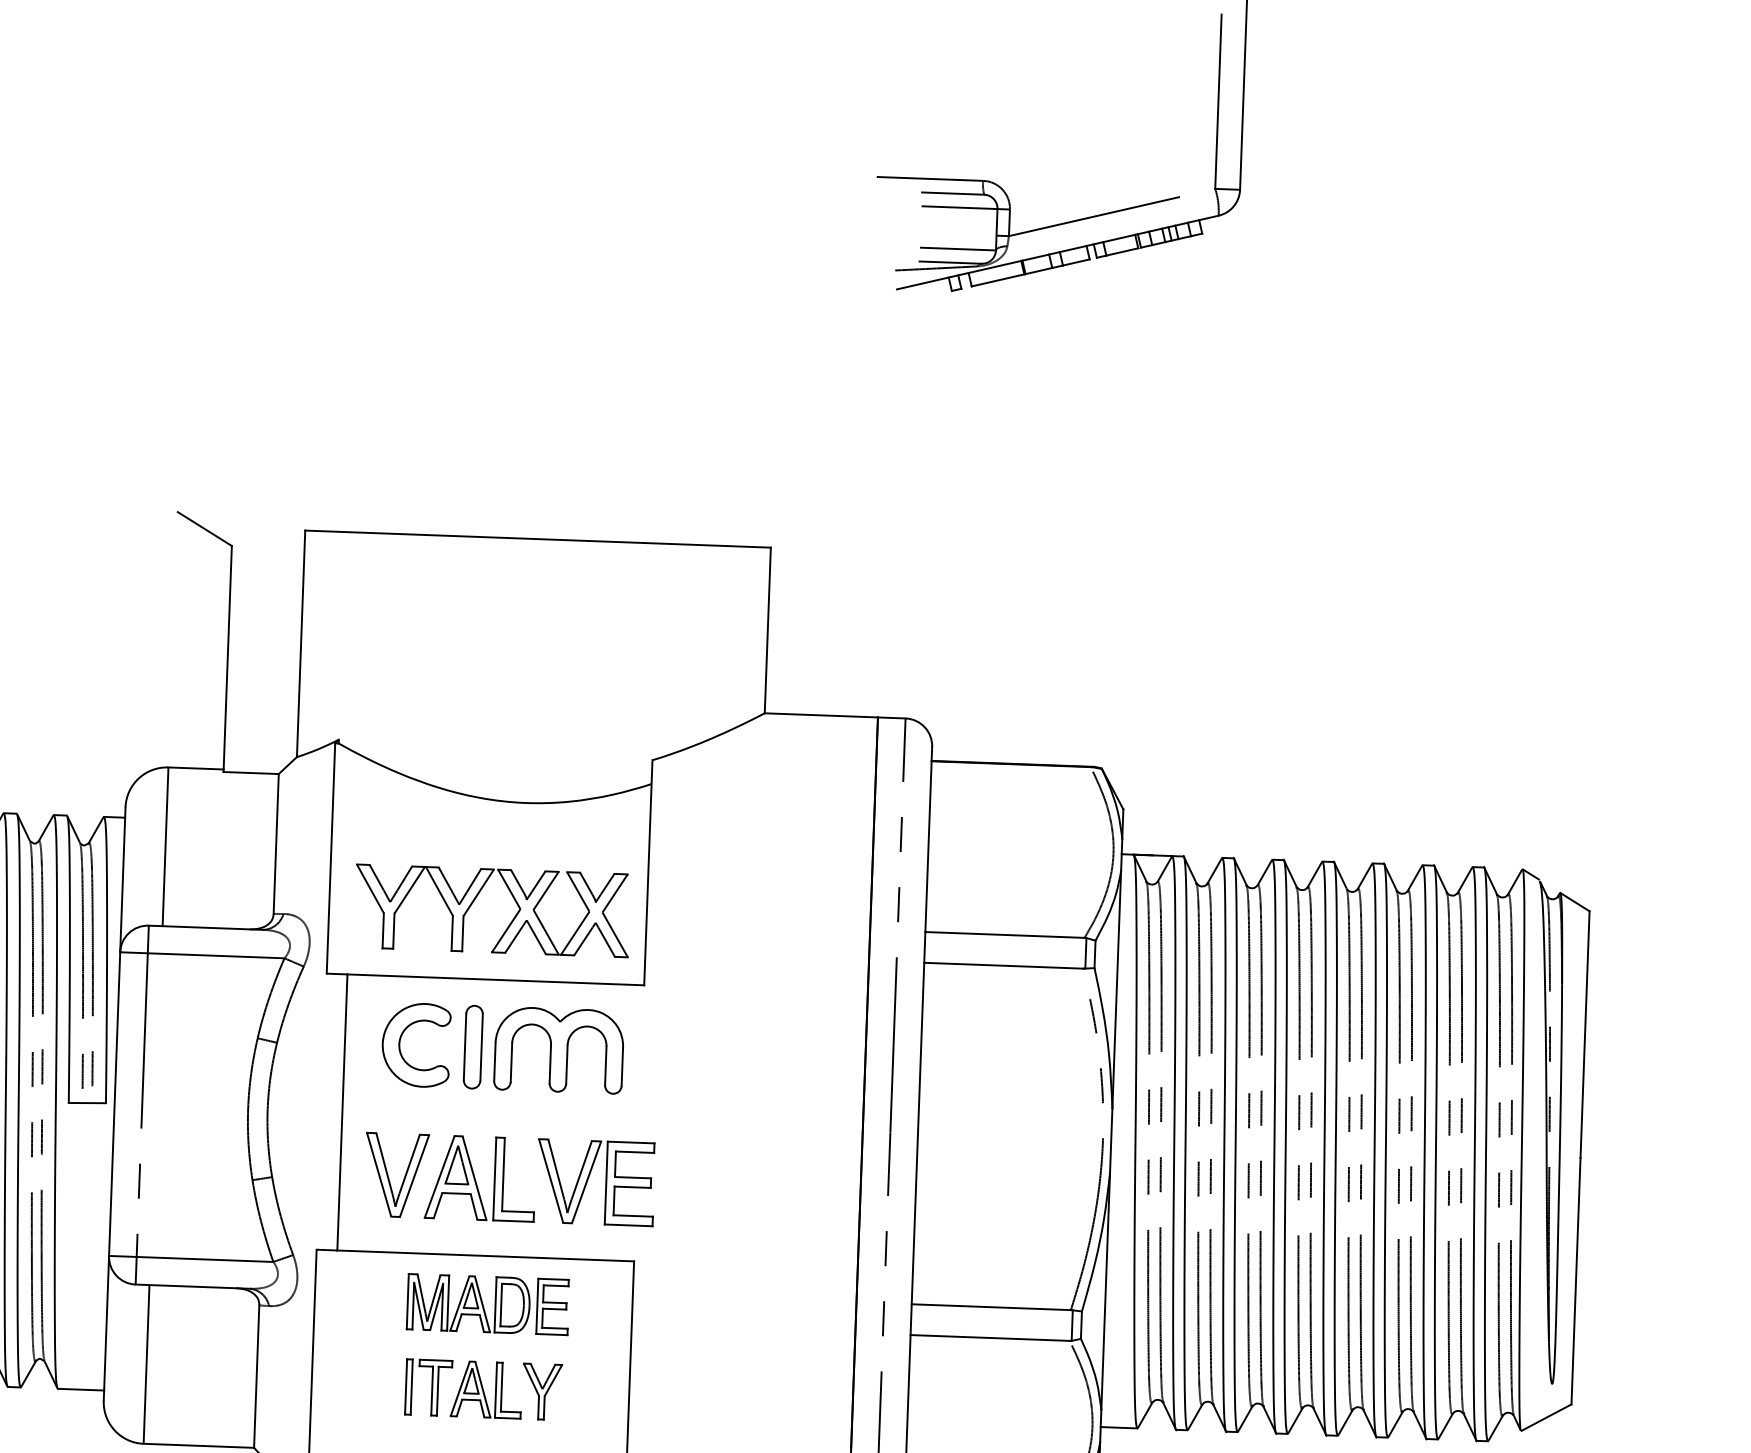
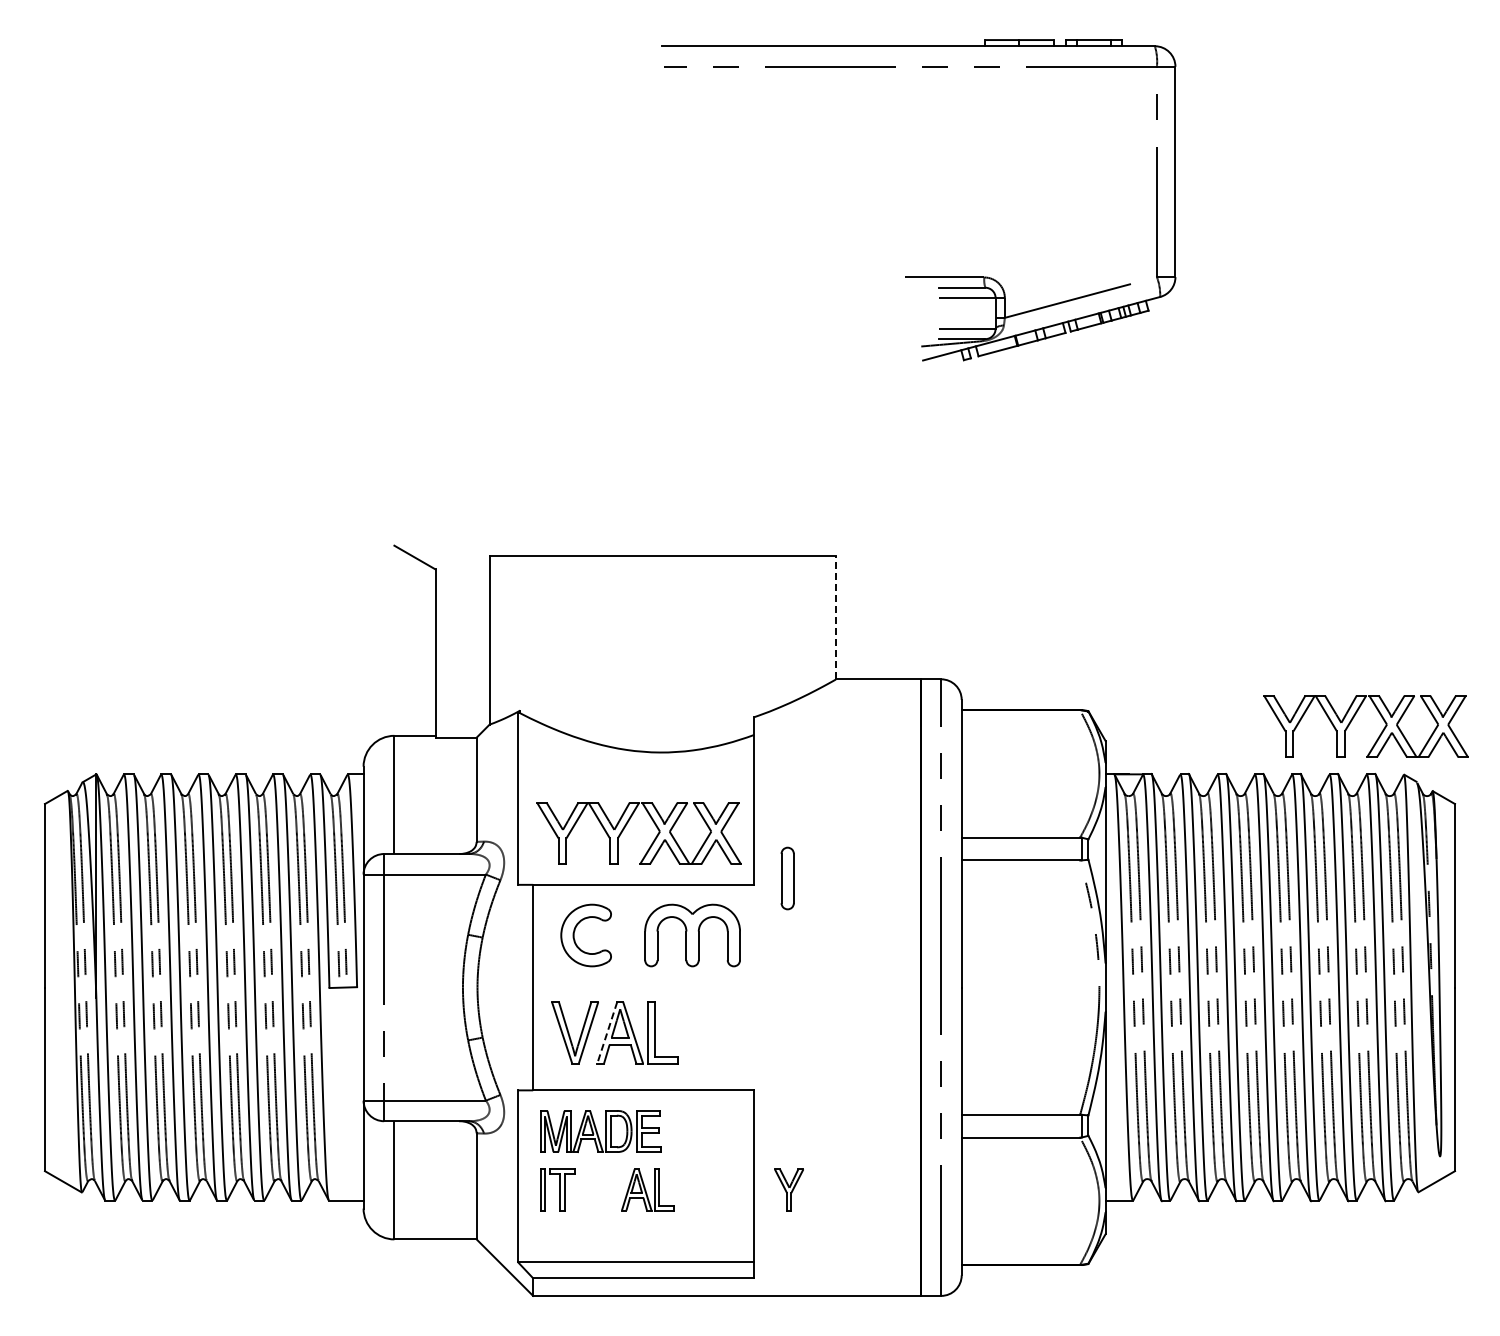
line: (768, 630) -> (836, 617), solid -> dashed
part: (1457, 792) -> (1353, 719), added
part: (473, 1047) -> (787, 878), moved
line: (440, 1177) -> (607, 1033), solid -> dashed
part: (595, 1182) -> (723, 1032), removed
part: (487, 1304) -> (600, 1131), moved
part: (428, 1387) -> (557, 1189), moved
part: (541, 1391) -> (788, 1189), moved

